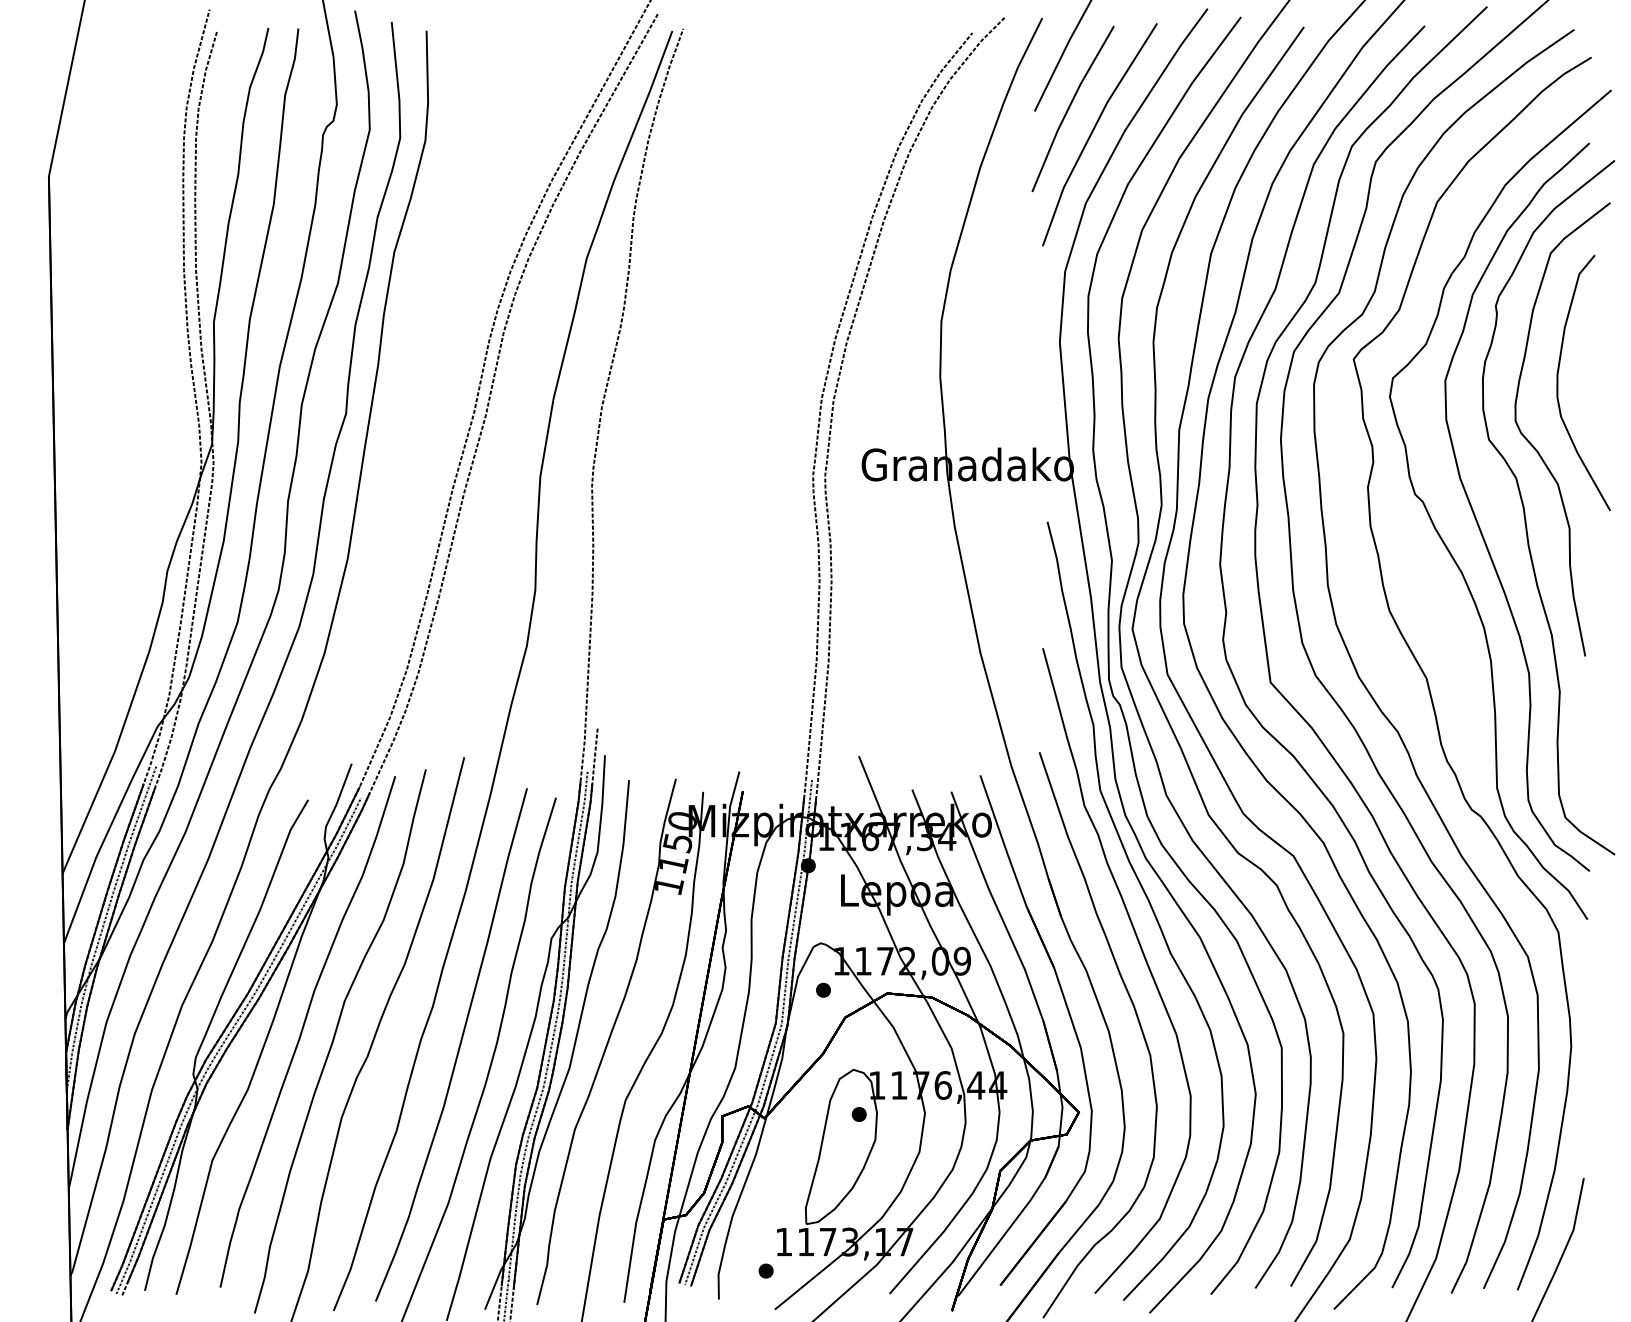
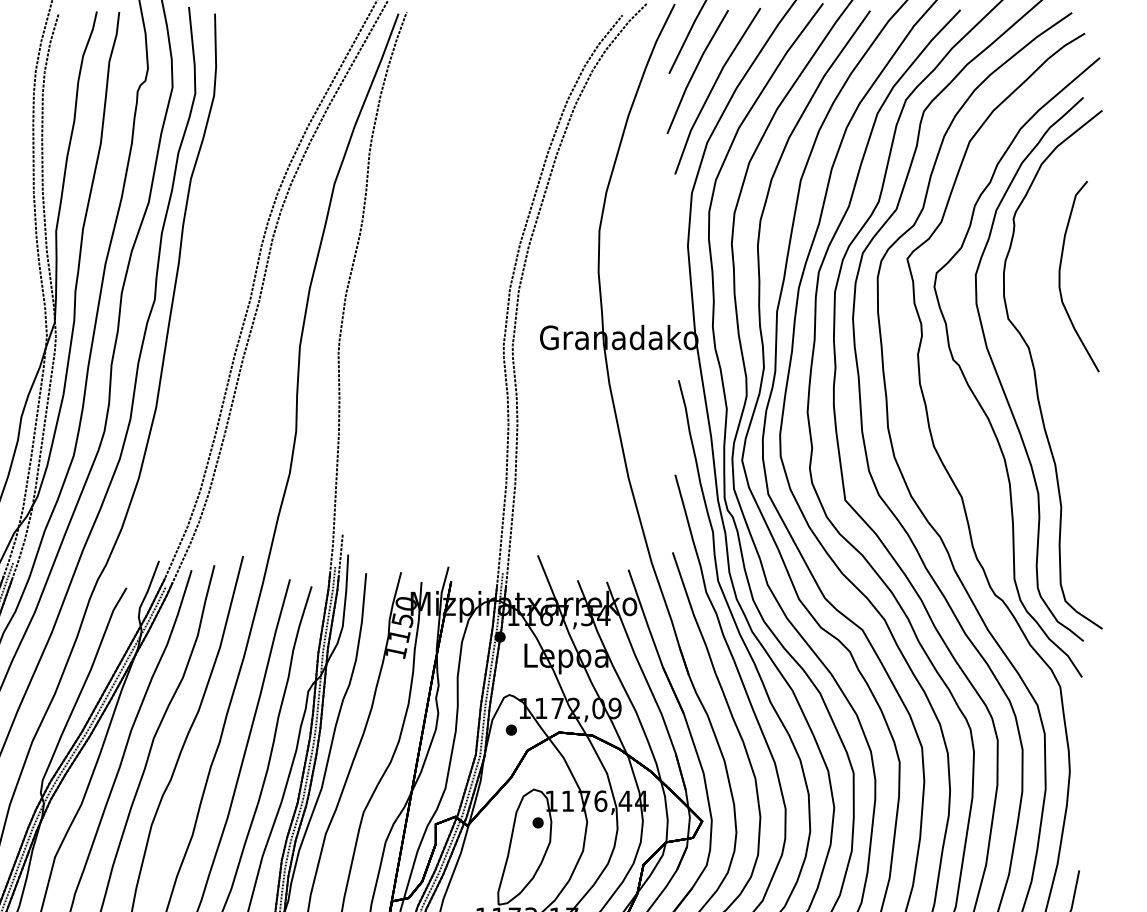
part: (1535, 447) -> (1043, 324), removed

